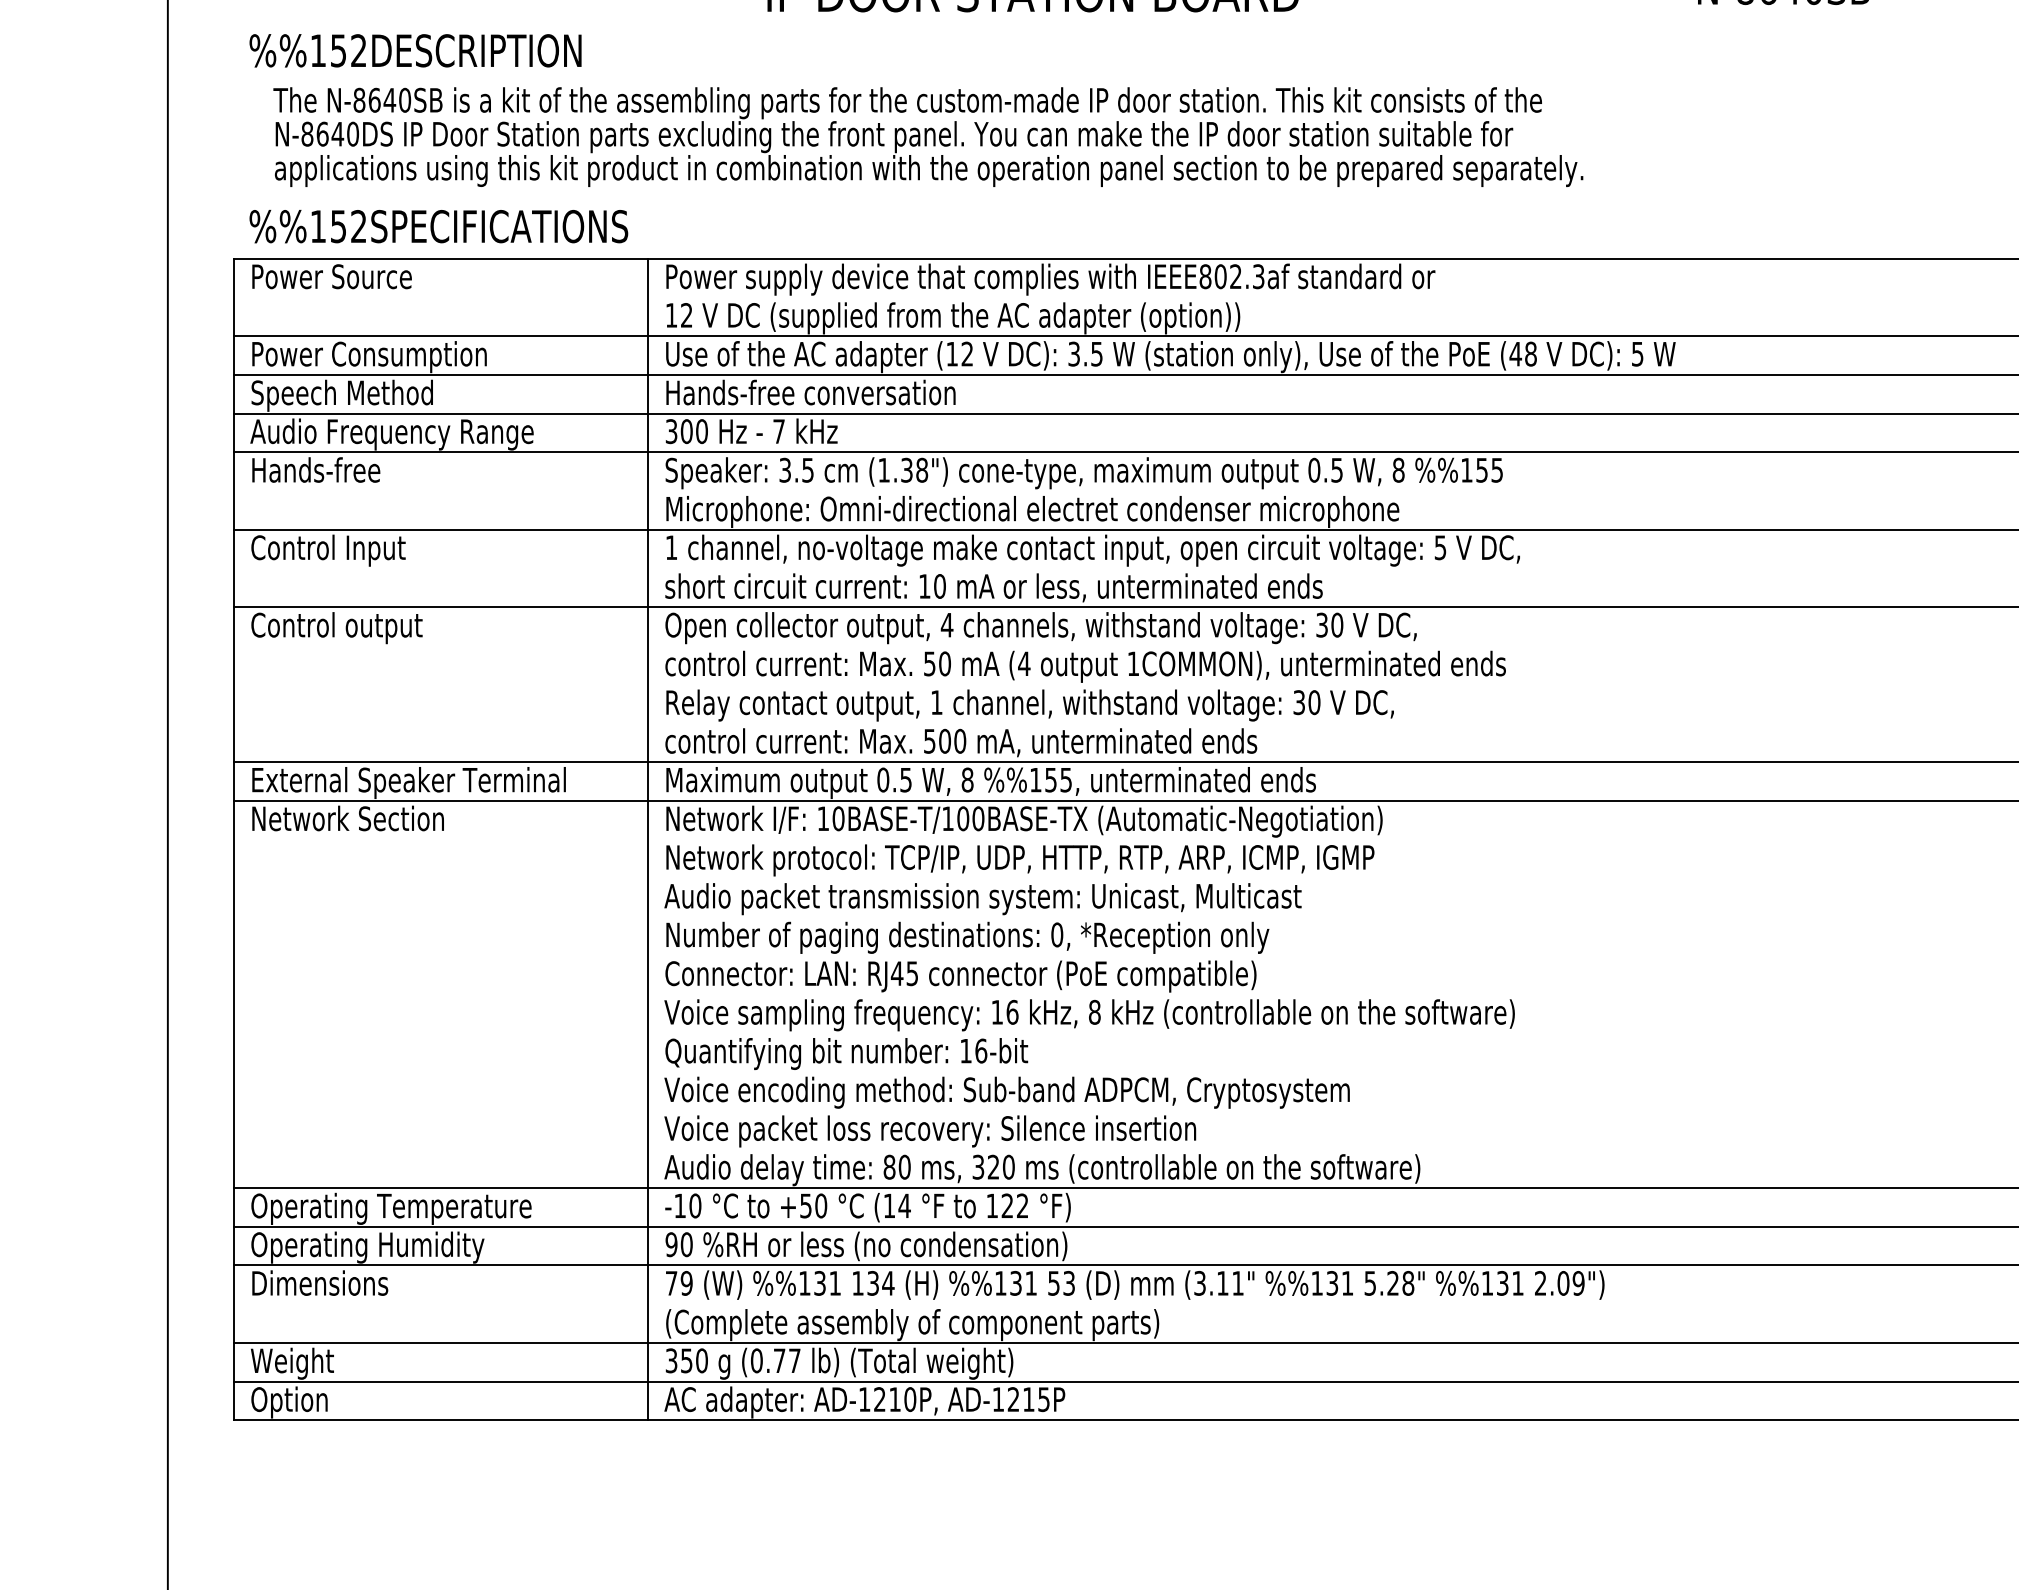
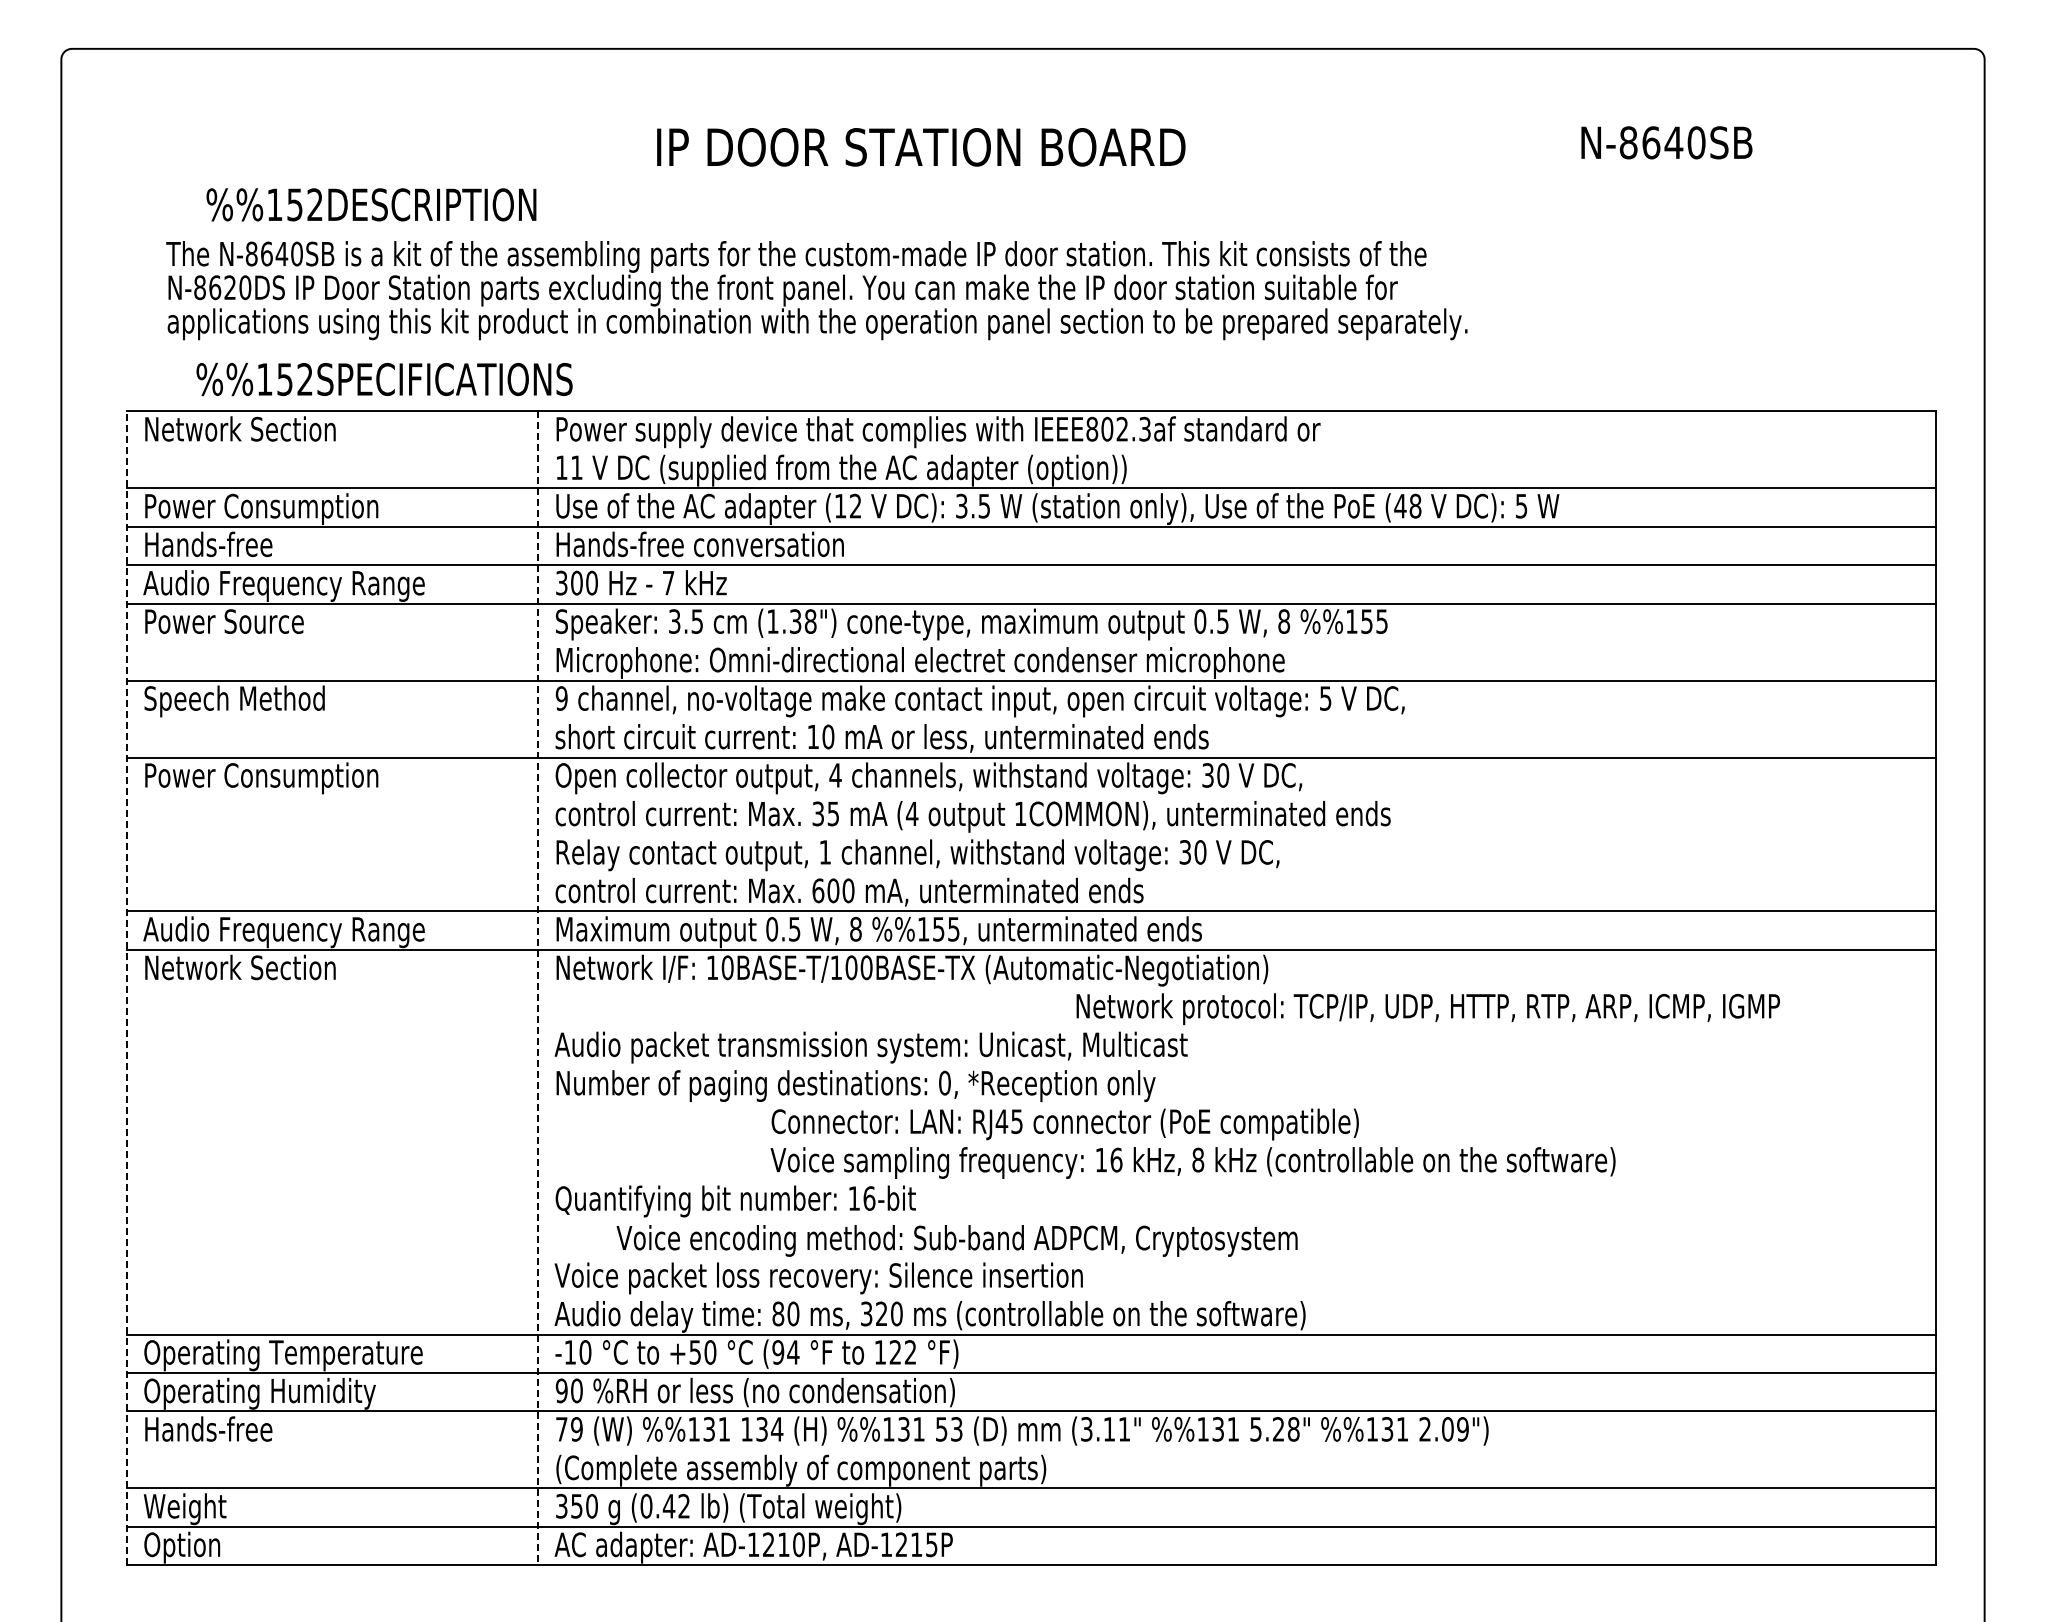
text: (415, 50) -> (371, 204), moved
text: (338, 134) -> (230, 287), N-8640DS -> N-8620DS
text: (438, 226) -> (384, 379), moved
text: (349, 275) -> (241, 428), Power Source -> Network Section
text: (686, 315) -> (576, 467), 12 -> 11
text: (342, 395) -> (234, 547), Speech Method -> Hands-free
text: (333, 469) -> (225, 620), Hands-free -> Power Source
text: (671, 547) -> (561, 698), 1 -> 9
text: (342, 550) -> (234, 701), Control Input -> Speech Method
text: (369, 628) -> (261, 778), Control output -> Power Consumption
text: (938, 663) -> (826, 813), 50 -> 35
text: (929, 740) -> (818, 890), 500 -> 600
text: (407, 783) -> (299, 932), External Speaker Terminal -> Audio Frequency Range
line: (233, 839) -> (126, 988), solid -> dashed
line: (648, 839) -> (538, 988), solid -> dashed
text: (1019, 860) -> (1427, 1009), moved
text: (1089, 995) -> (1192, 1143), moved
text: (1006, 1092) -> (956, 1240), moved
text: (889, 1206) -> (778, 1352), (14 -> (94
text: (320, 1282) -> (213, 1428), Dimensions -> Hands-free
text: (786, 1360) -> (675, 1505), (0.77 -> (0.42

